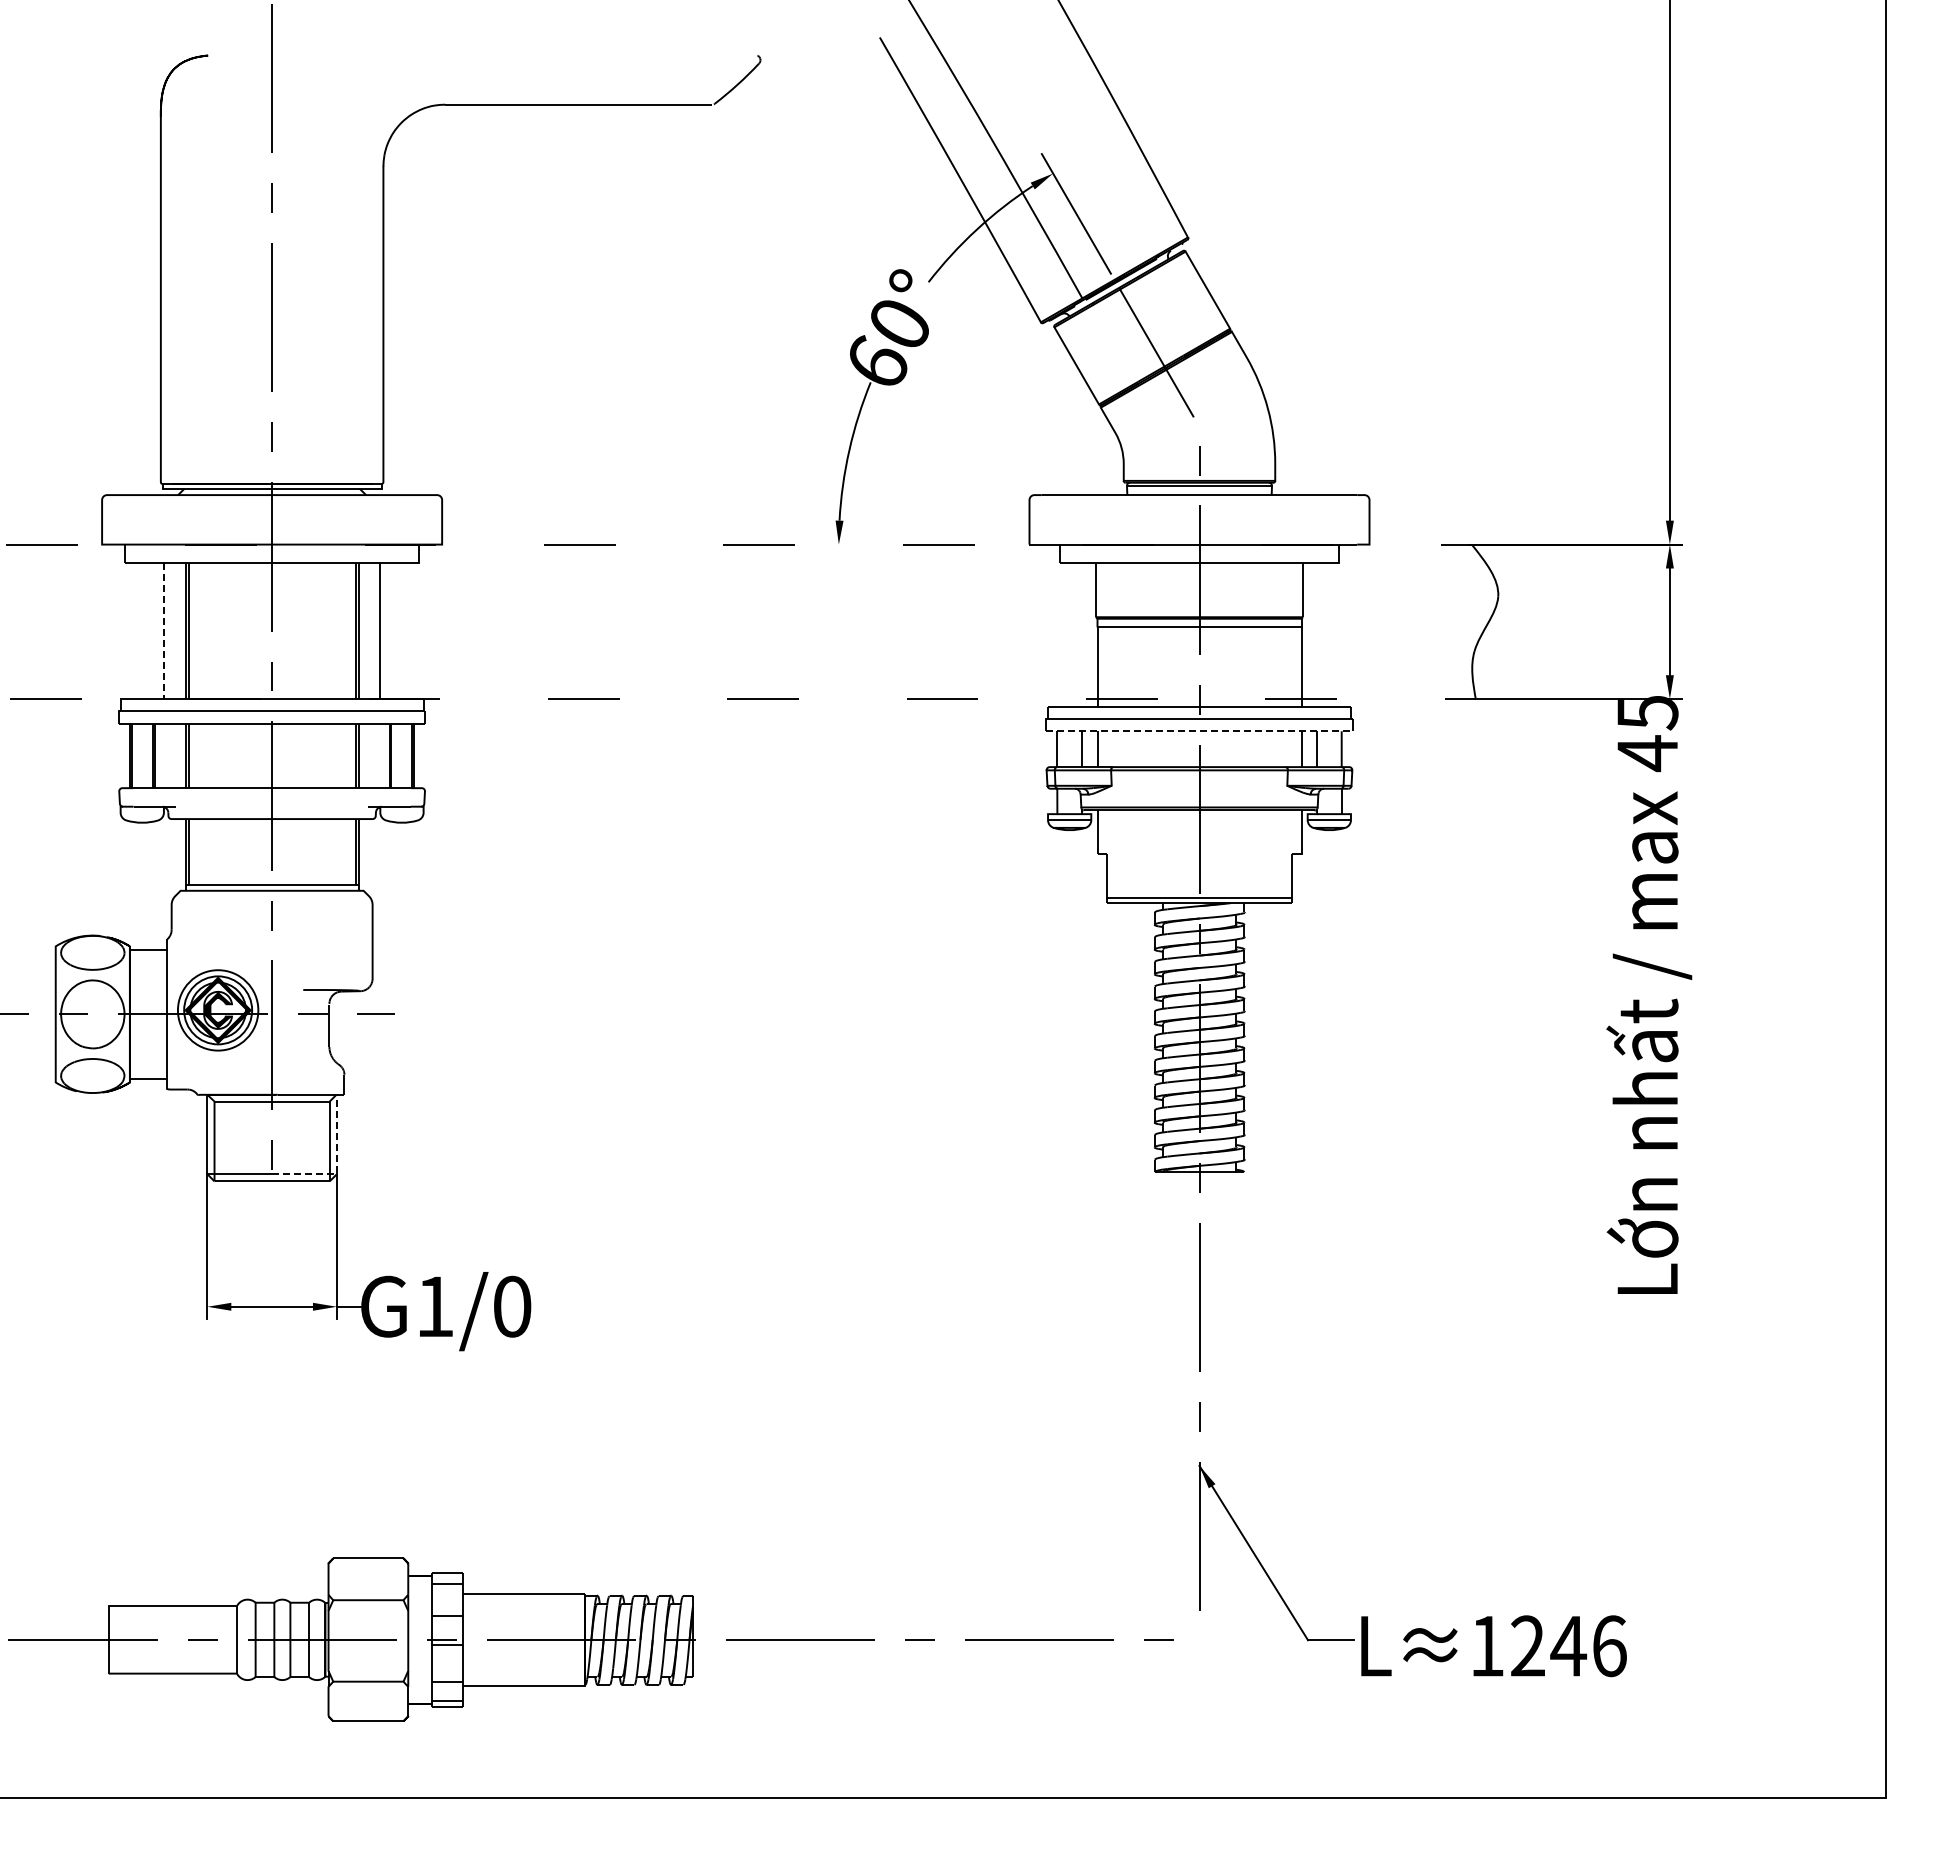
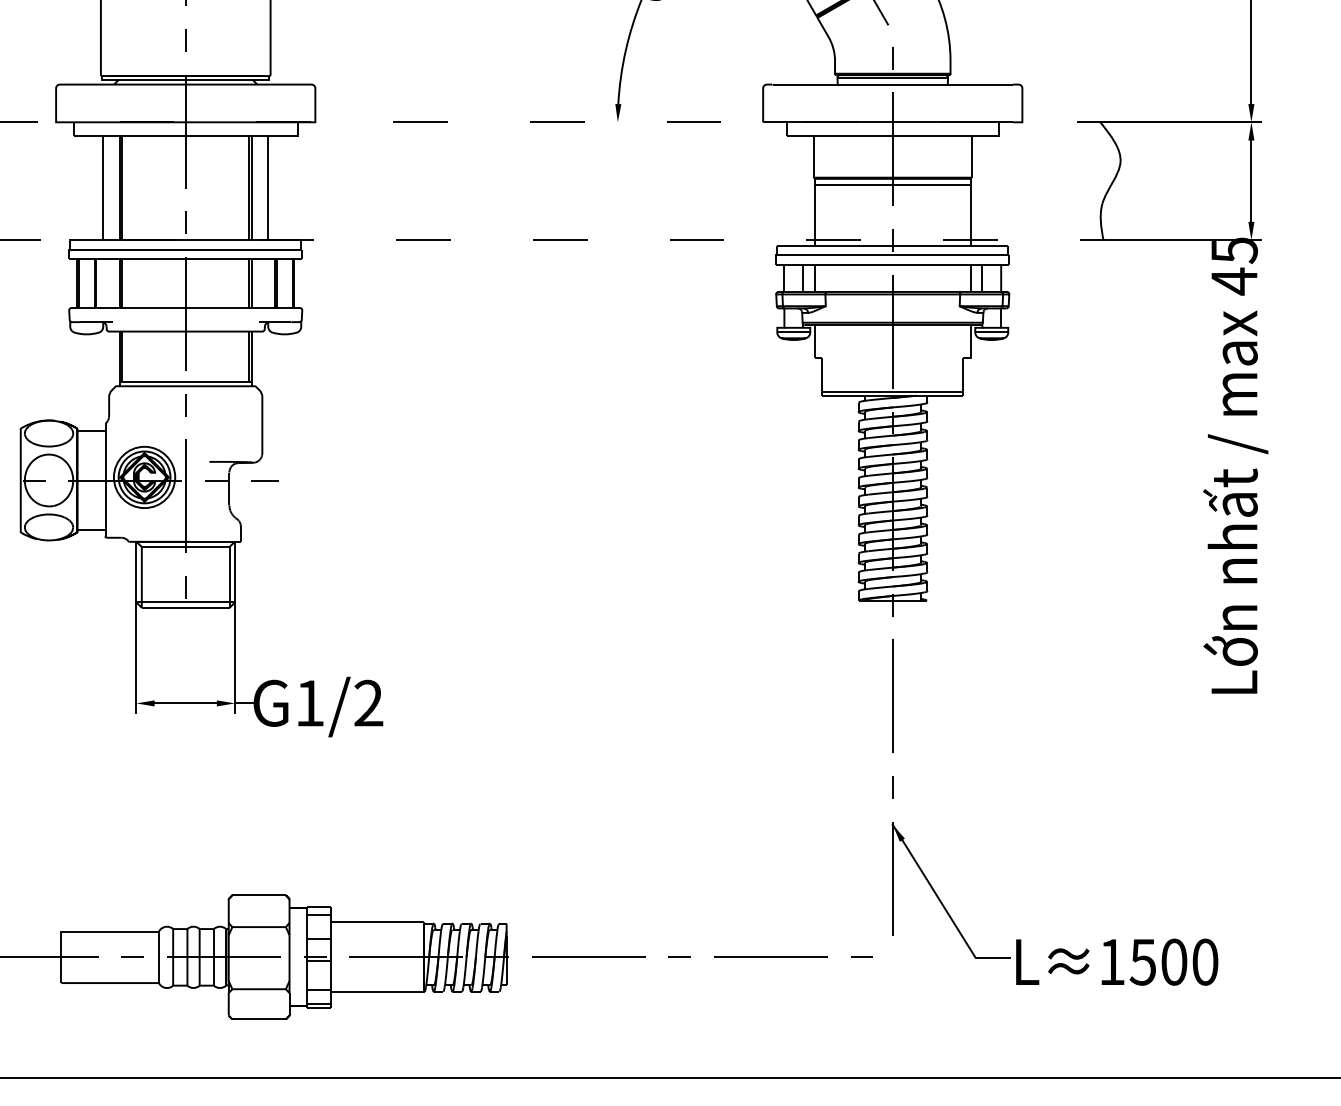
line: (163, 631) -> (102, 188), dashed -> solid
line: (1199, 731) -> (892, 264), dashed -> solid
line: (336, 1167) -> (234, 597), dashed -> solid
text: (512, 1306) -> (369, 703), G1/0 -> G1/2
text: (1568, 1646) -> (1174, 962), 1246 -> 1500

